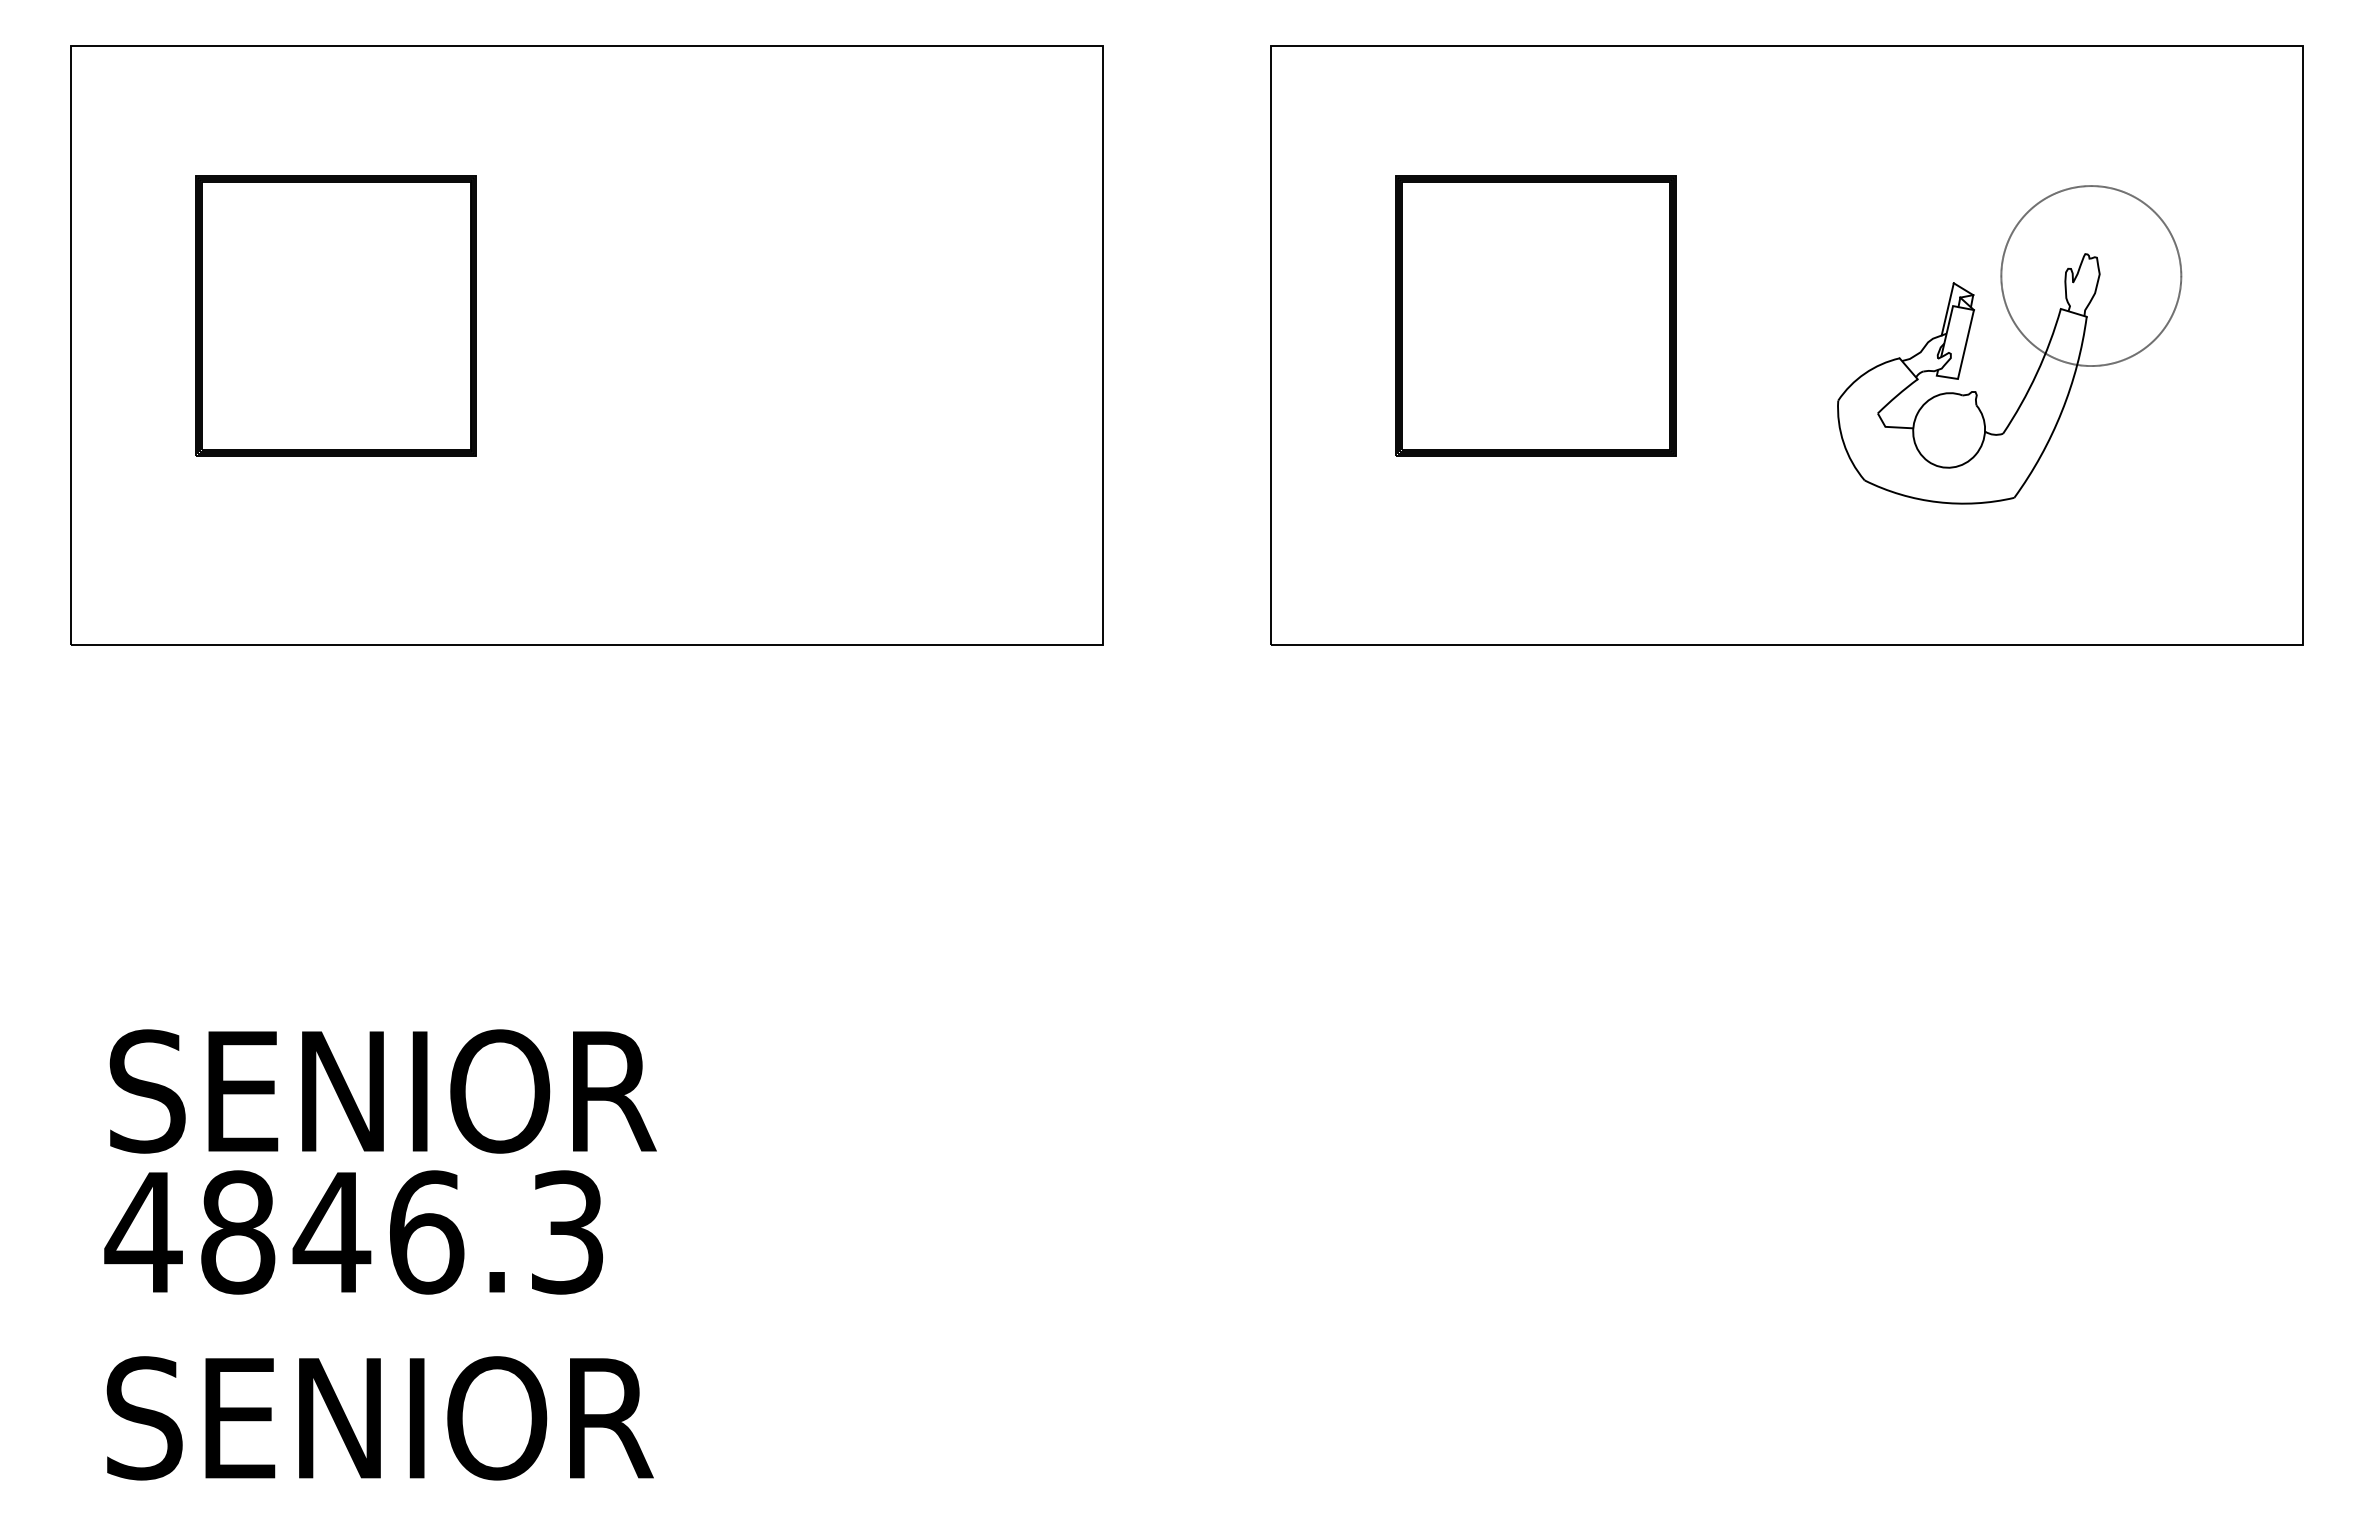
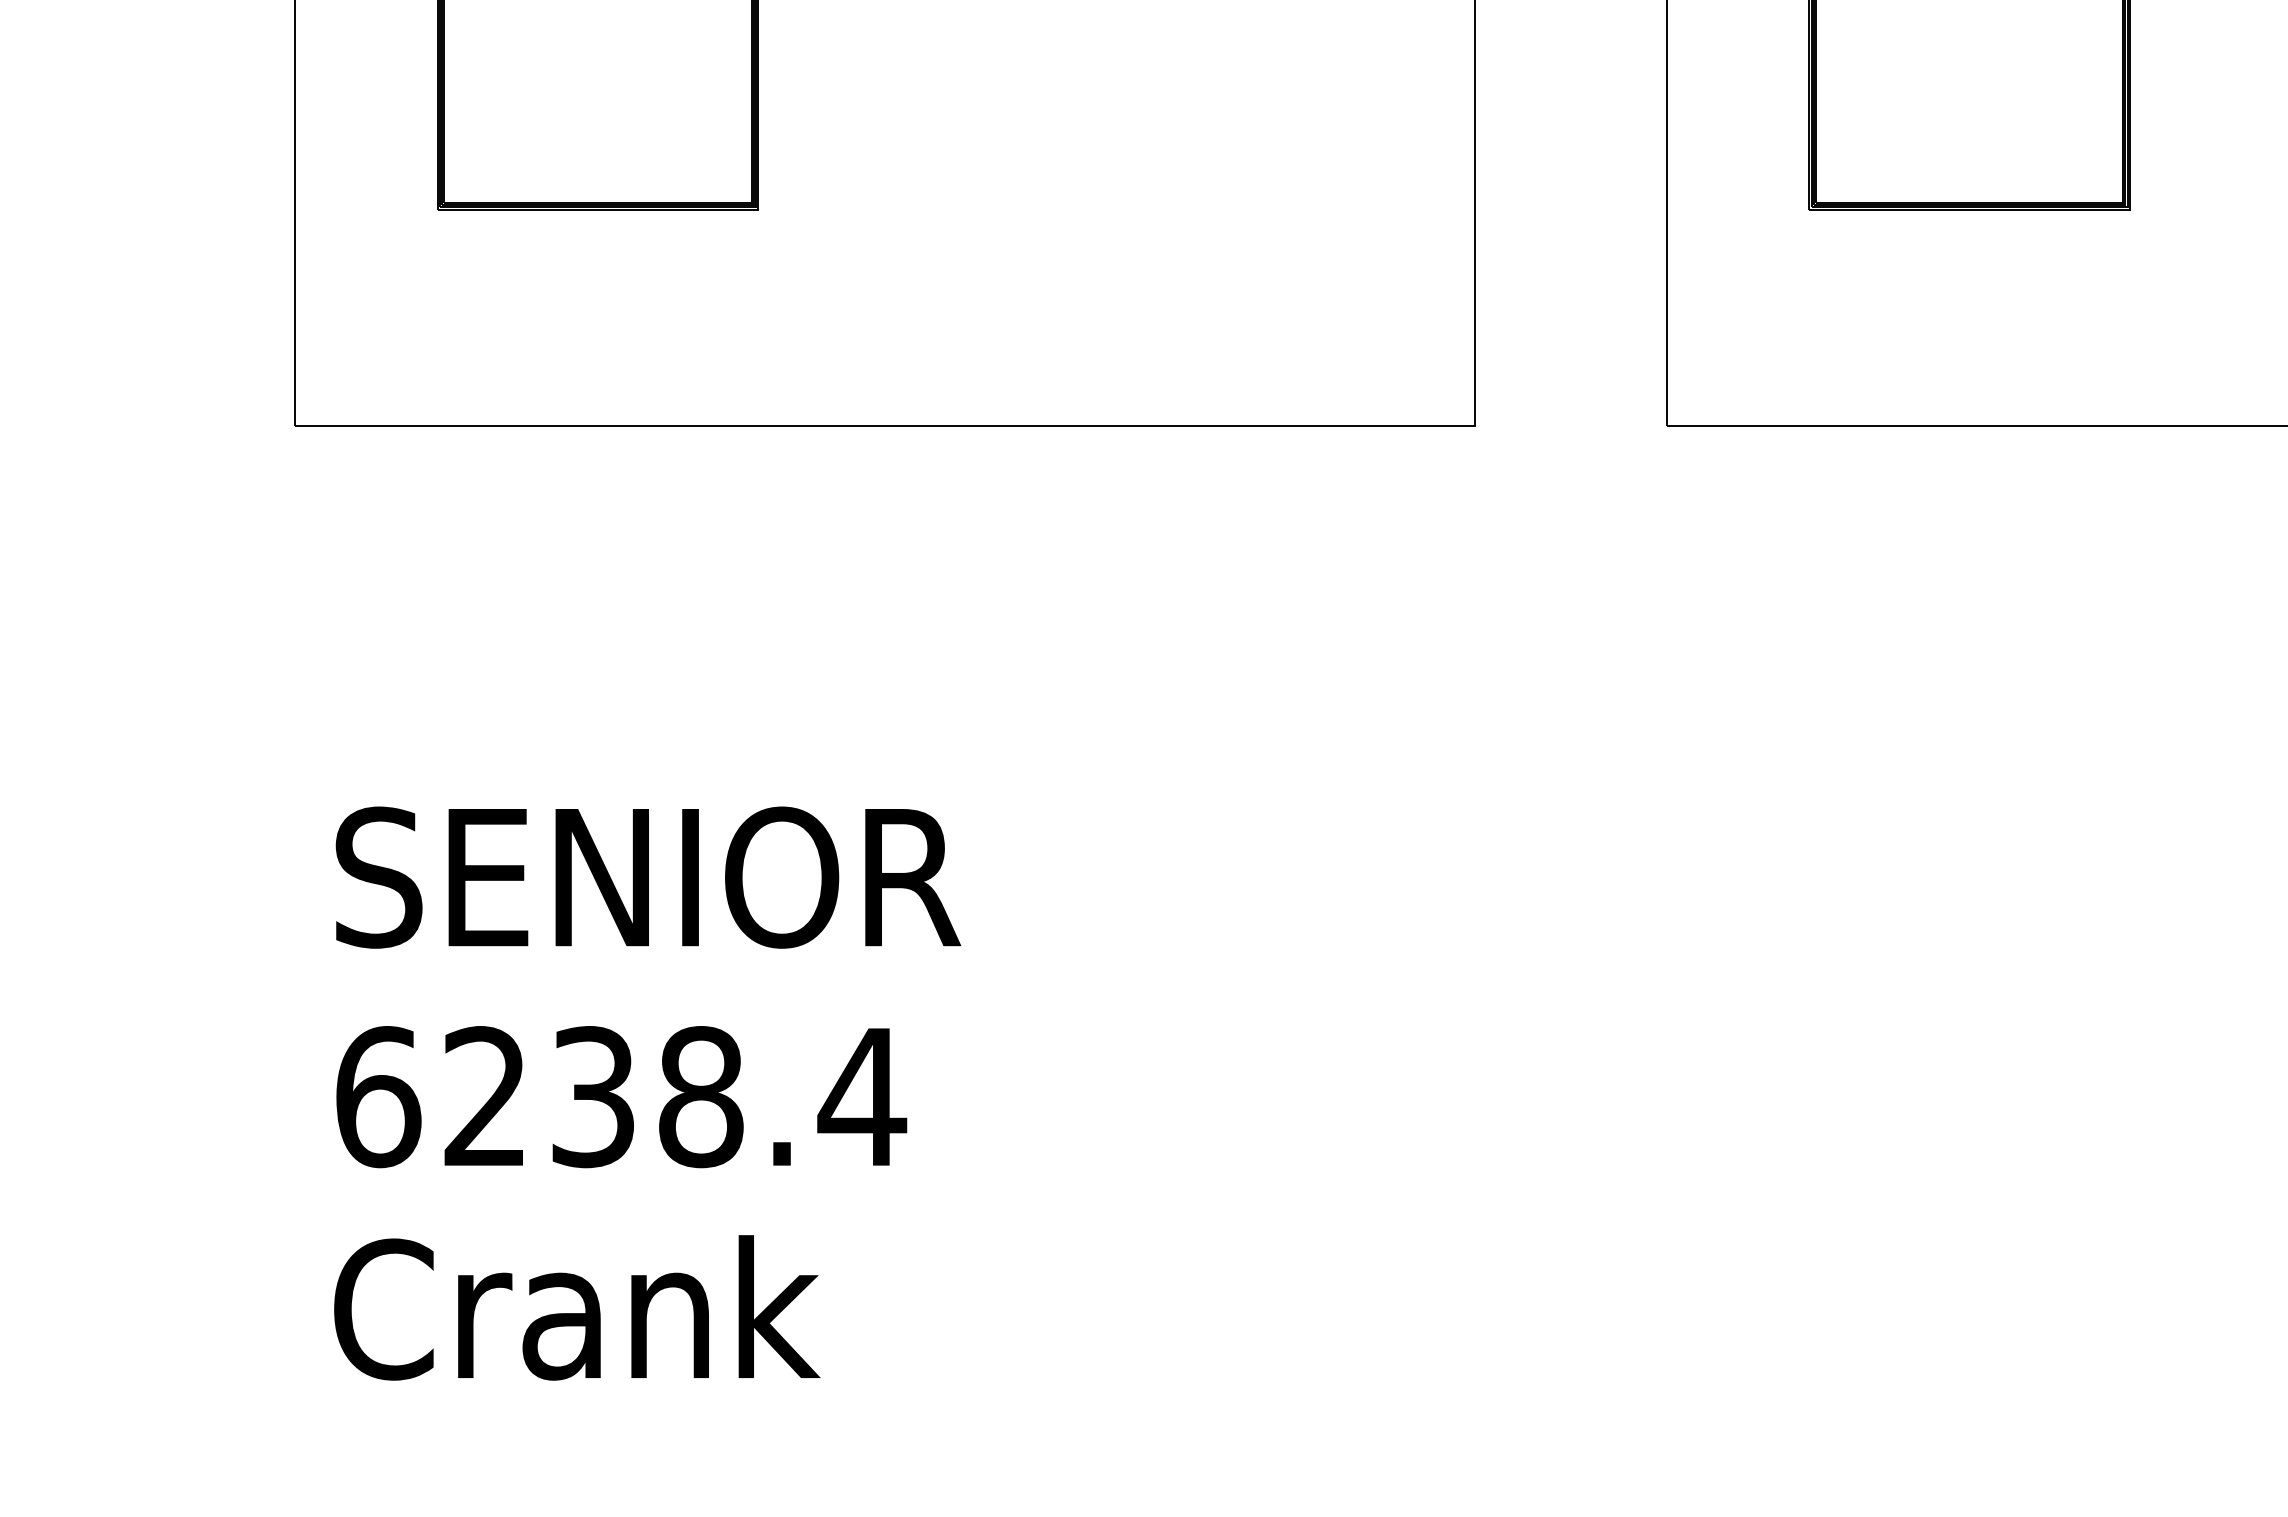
text: (382, 1091) -> (647, 877), moved
text: (355, 1232) -> (620, 1097), 4846.3 -> 6238.4
text: (379, 1416) -> (647, 1307), SENIOR -> Crank

